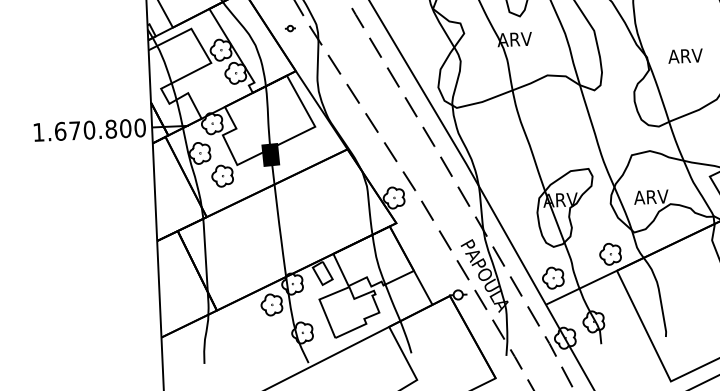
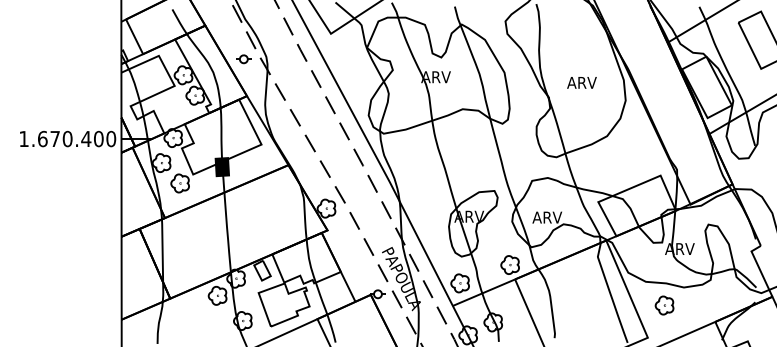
part: (289, 28) -> (243, 59), size x1.67
text: (684, 55) -> (581, 82), moved
text: (111, 128) -> (86, 138), 1.670.800 -> 1.670.400

